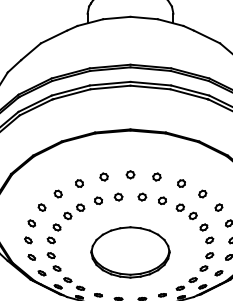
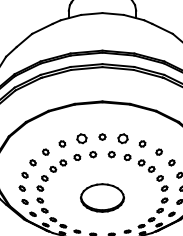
part: (103, 176) -> (81, 138), size x1.6
part: (157, 176) -> (123, 138), size x1.6
part: (130, 251) -> (102, 197), size x0.7

